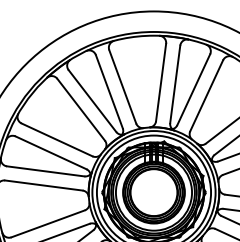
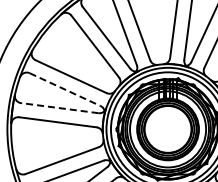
line: (51, 153) -> (65, 90), solid -> dashed
line: (45, 171) -> (59, 108), solid -> dashed

